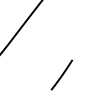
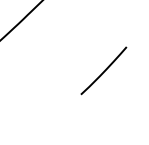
line: (61, 74) -> (103, 69), moved

